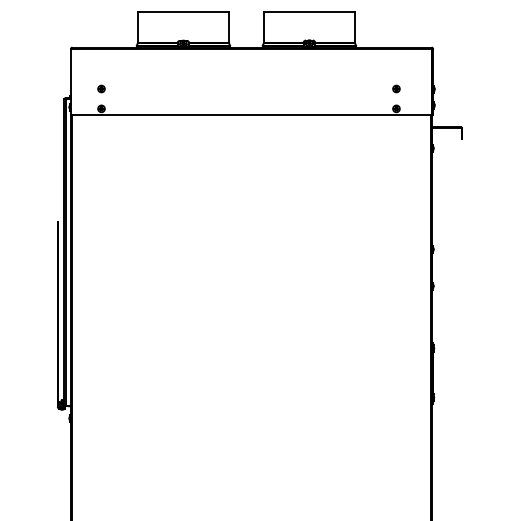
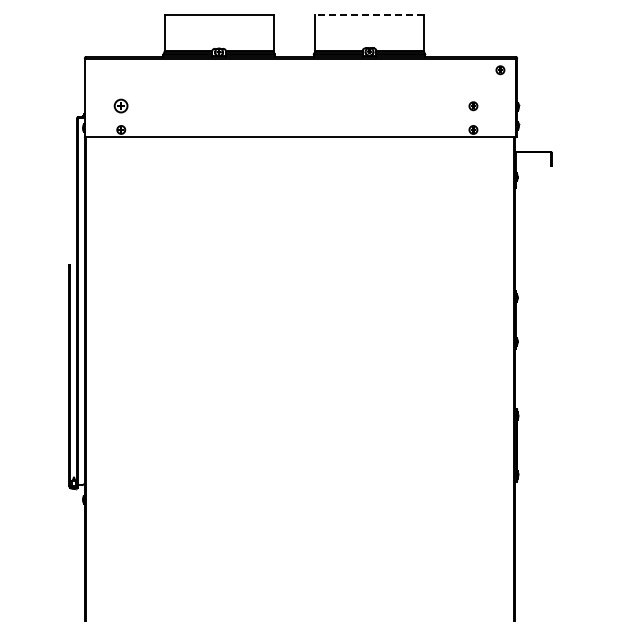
line: (309, 12) -> (369, 14), solid -> dashed
part: (419, 59) -> (500, 70), added
part: (101, 89) -> (121, 106), size x1.6

